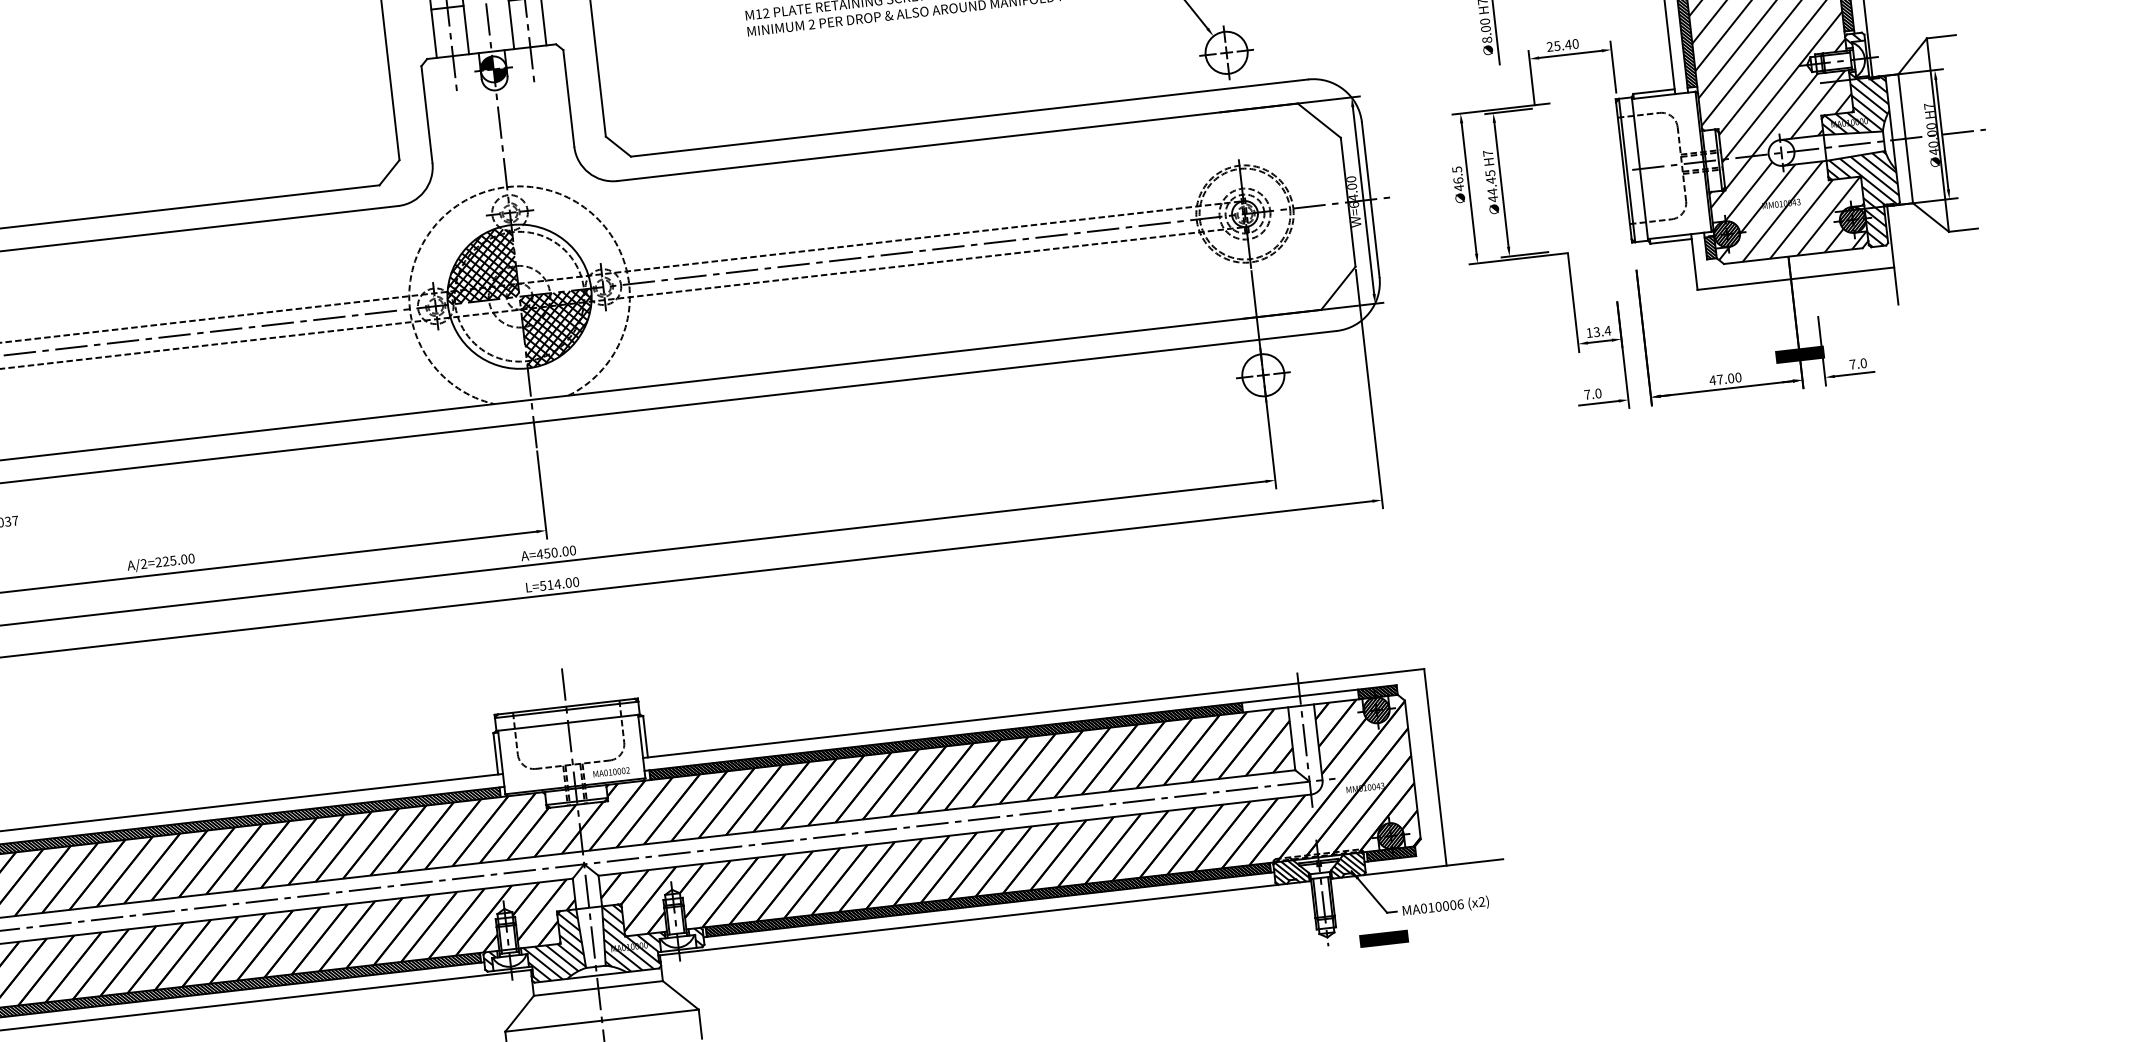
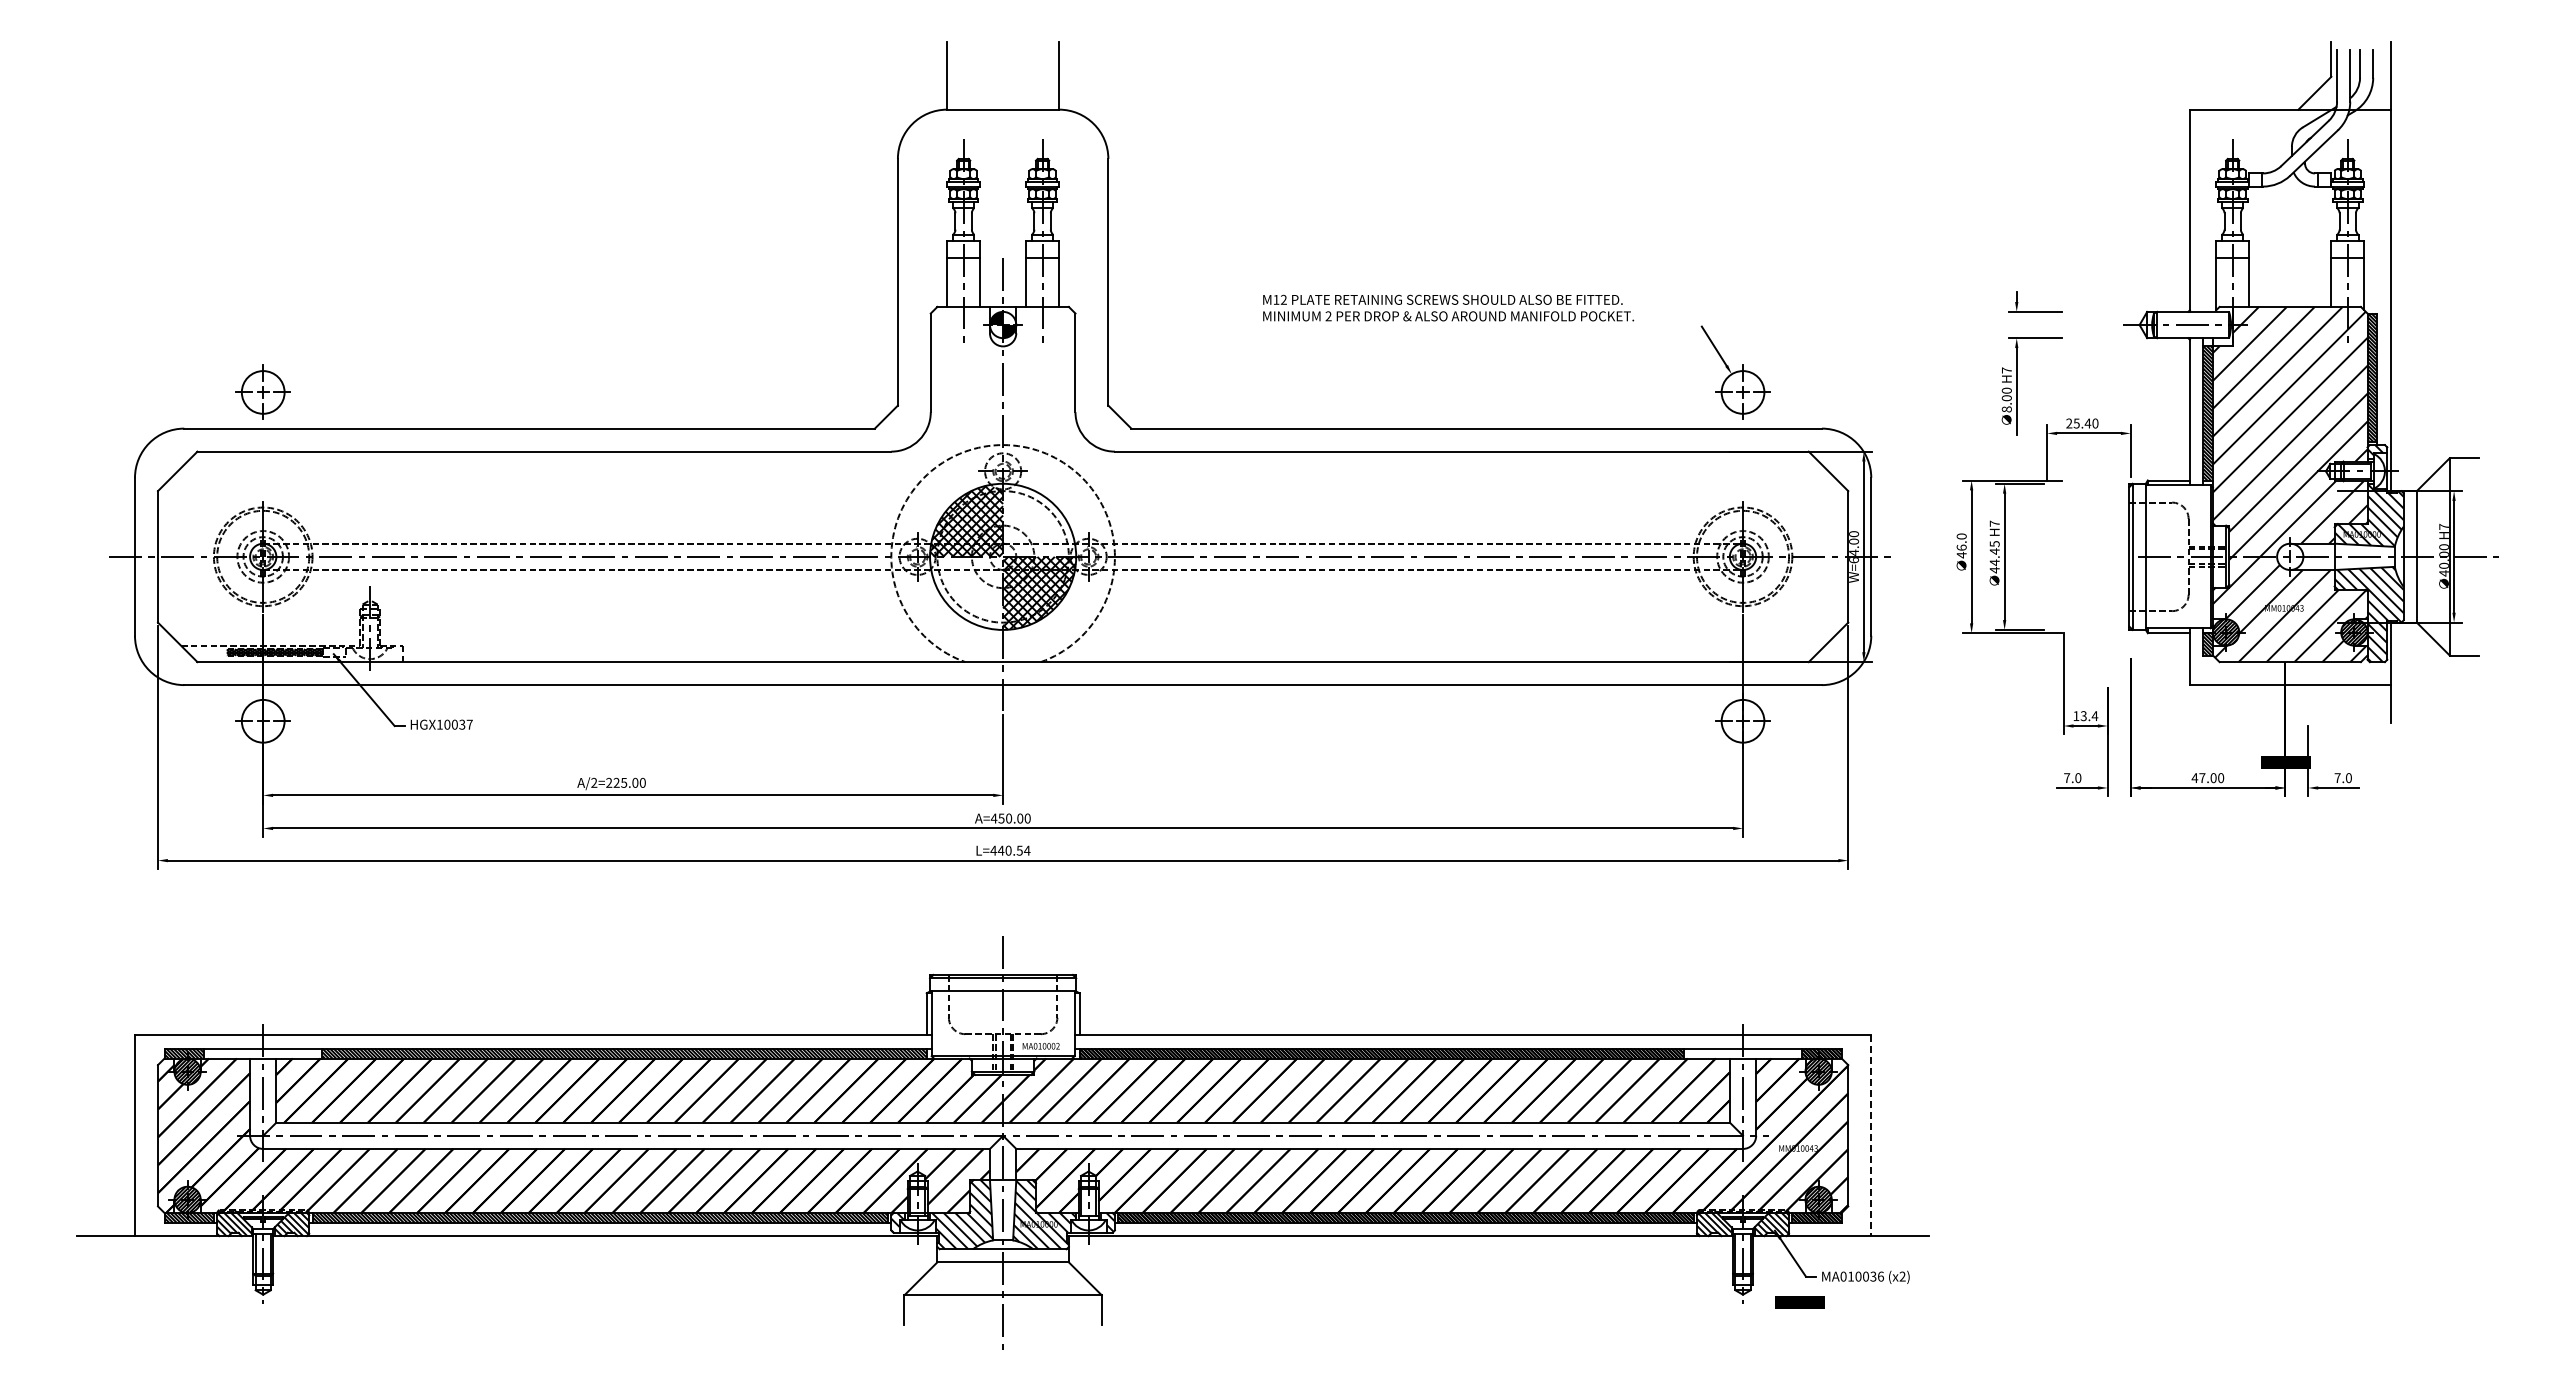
text: (1456, 169) -> (1961, 536), 46.5 -> 46.0
text: (559, 583) -> (1010, 850), L=514.00 -> L=440.54
line: (1435, 768) -> (1871, 1136), solid -> dashed
text: (1453, 905) -> (1873, 1276), MA010006 -> MA010036

